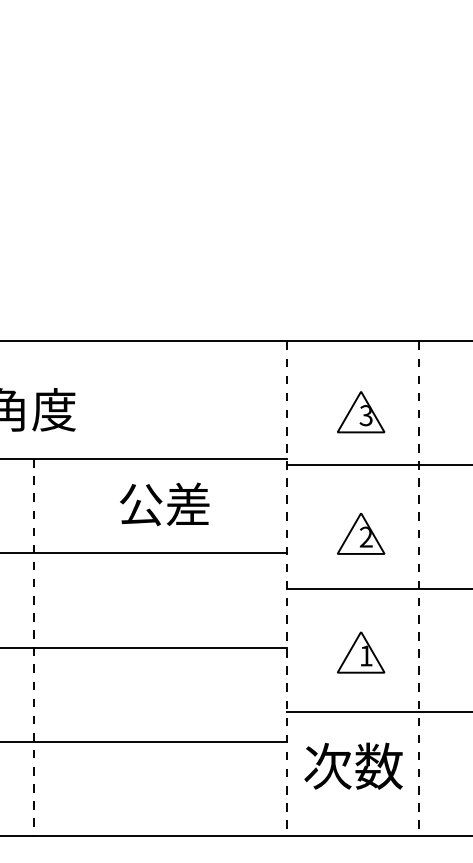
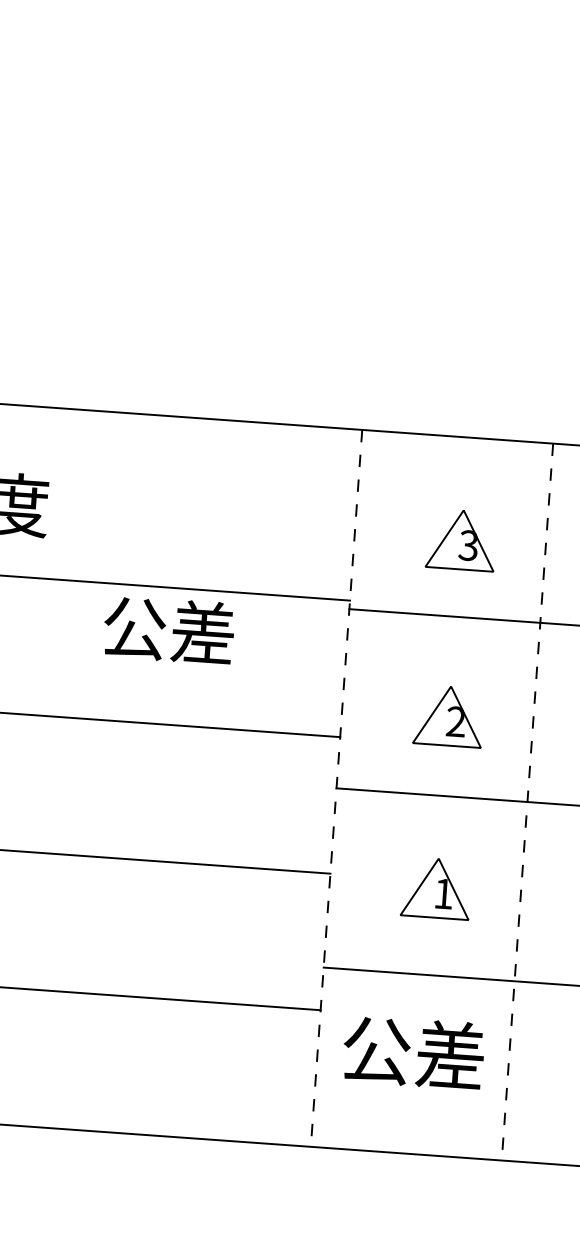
text: (164, 504) -> (168, 630), moved
text: (353, 765) -> (413, 1051), 次数 -> 公差

